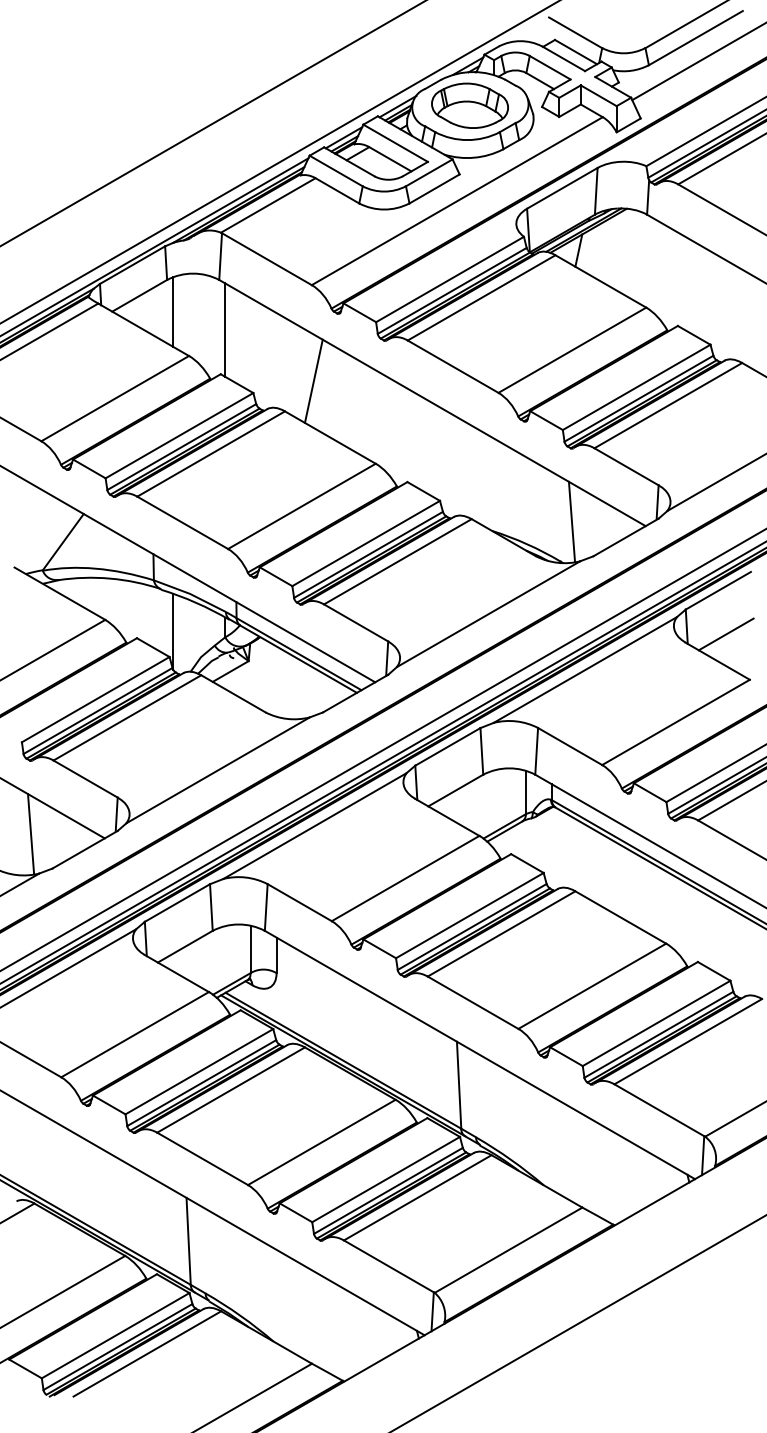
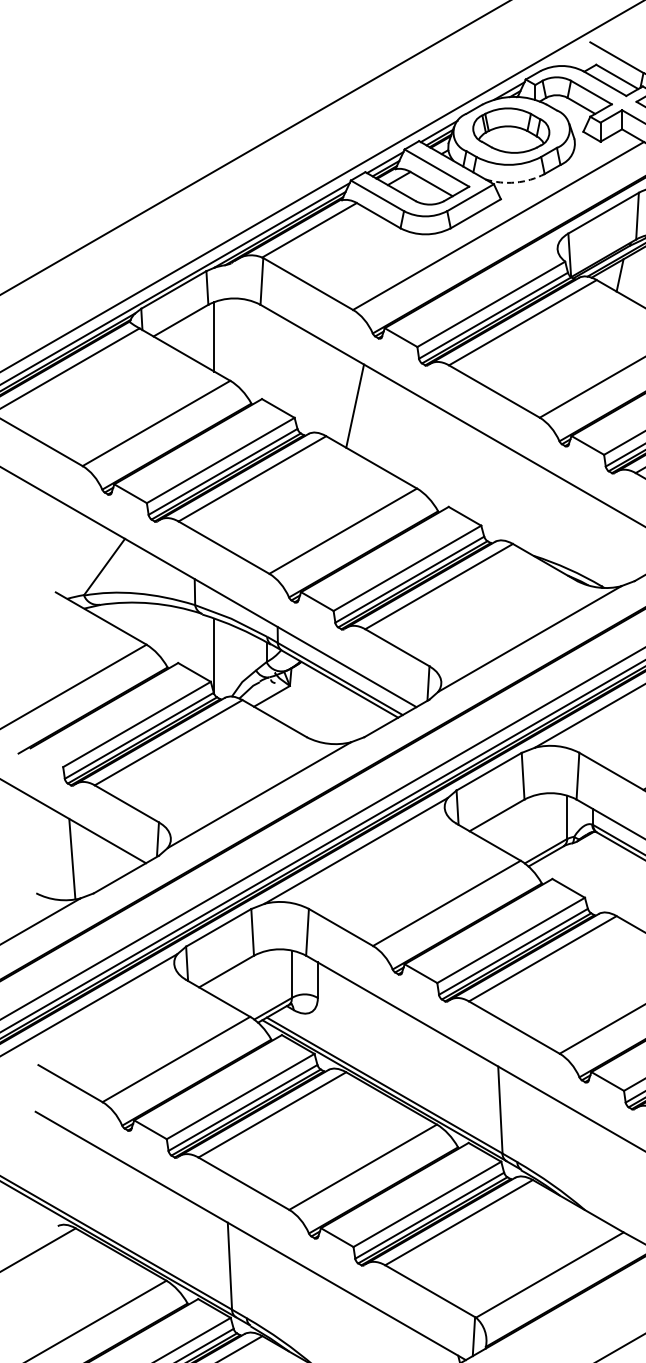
arc: (474, 157) -> (515, 182), solid -> dashed
line: (225, 329) -> (266, 354), removed
line: (571, 521) -> (612, 546), removed

